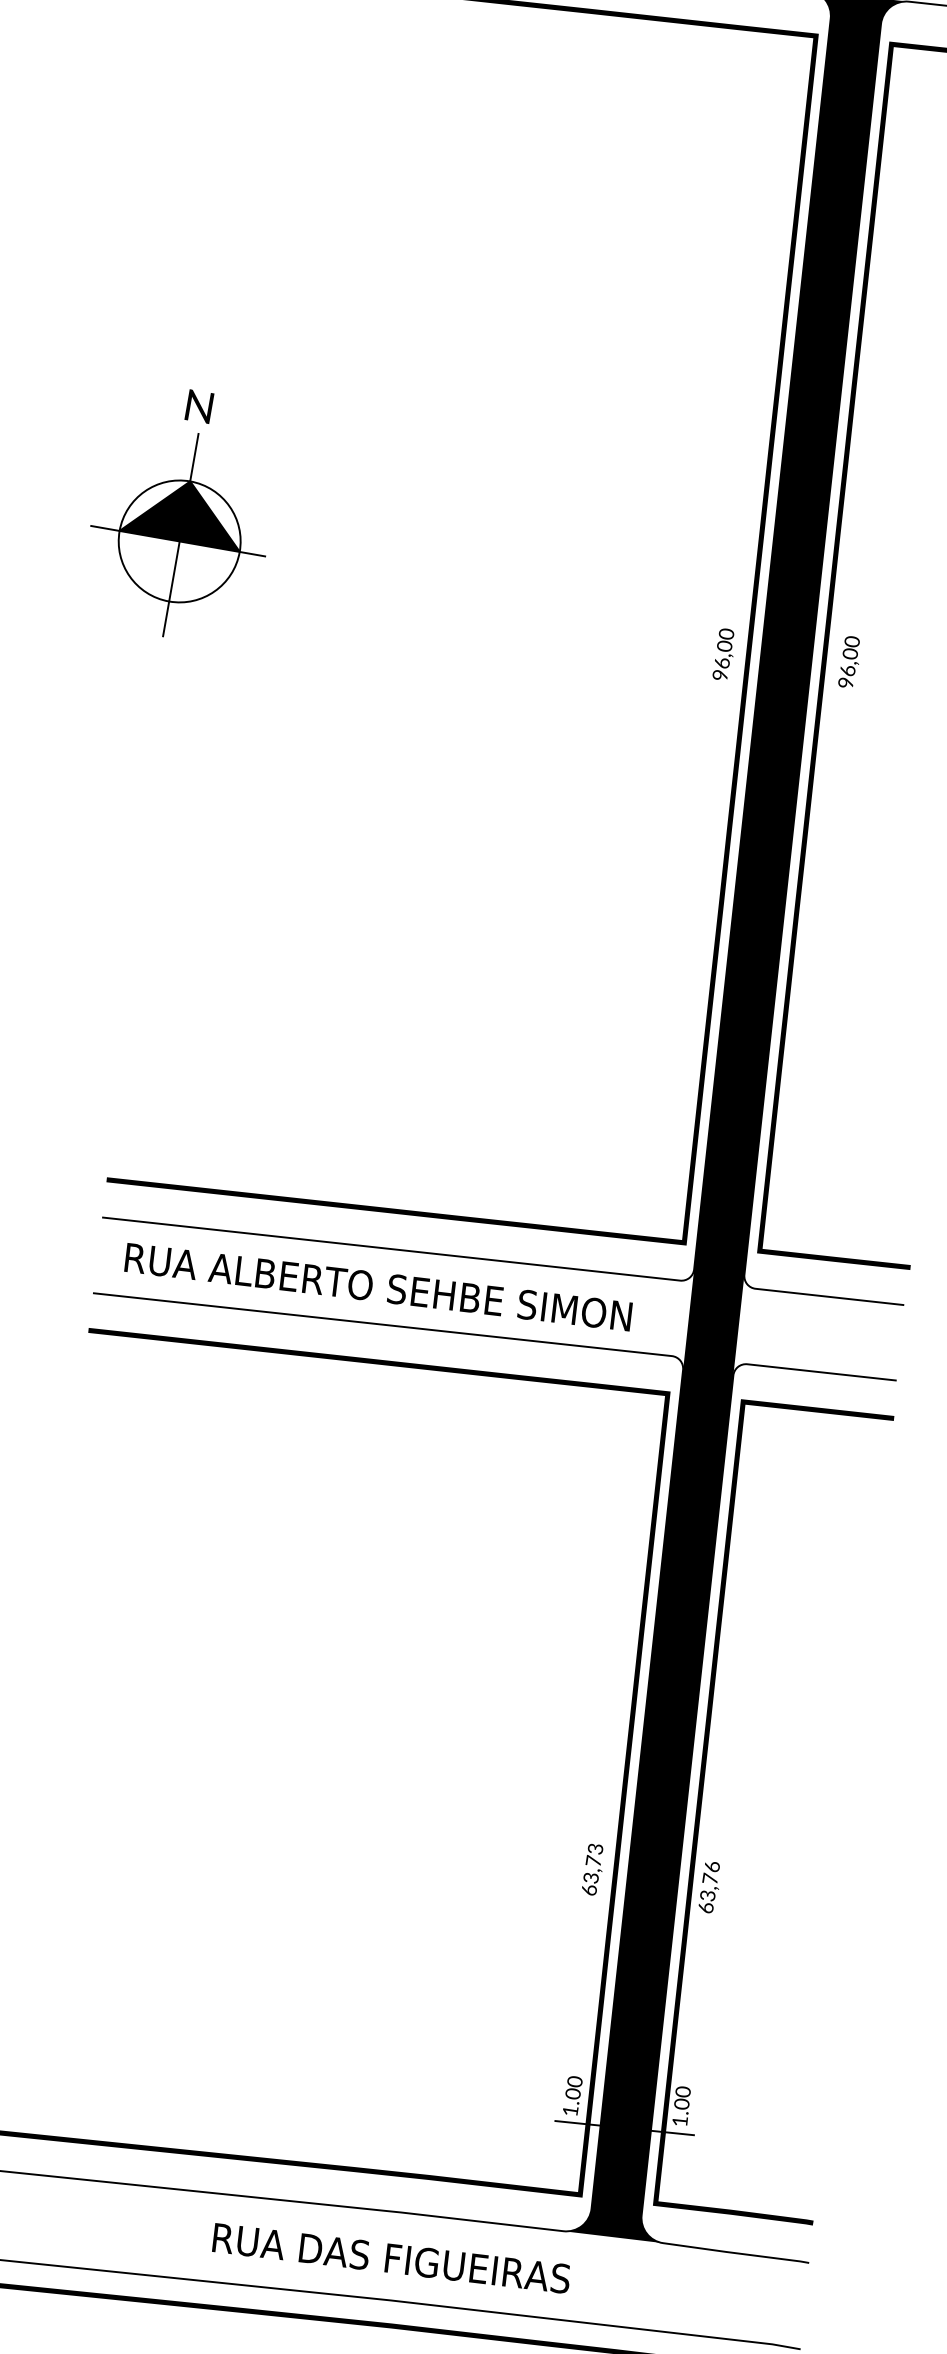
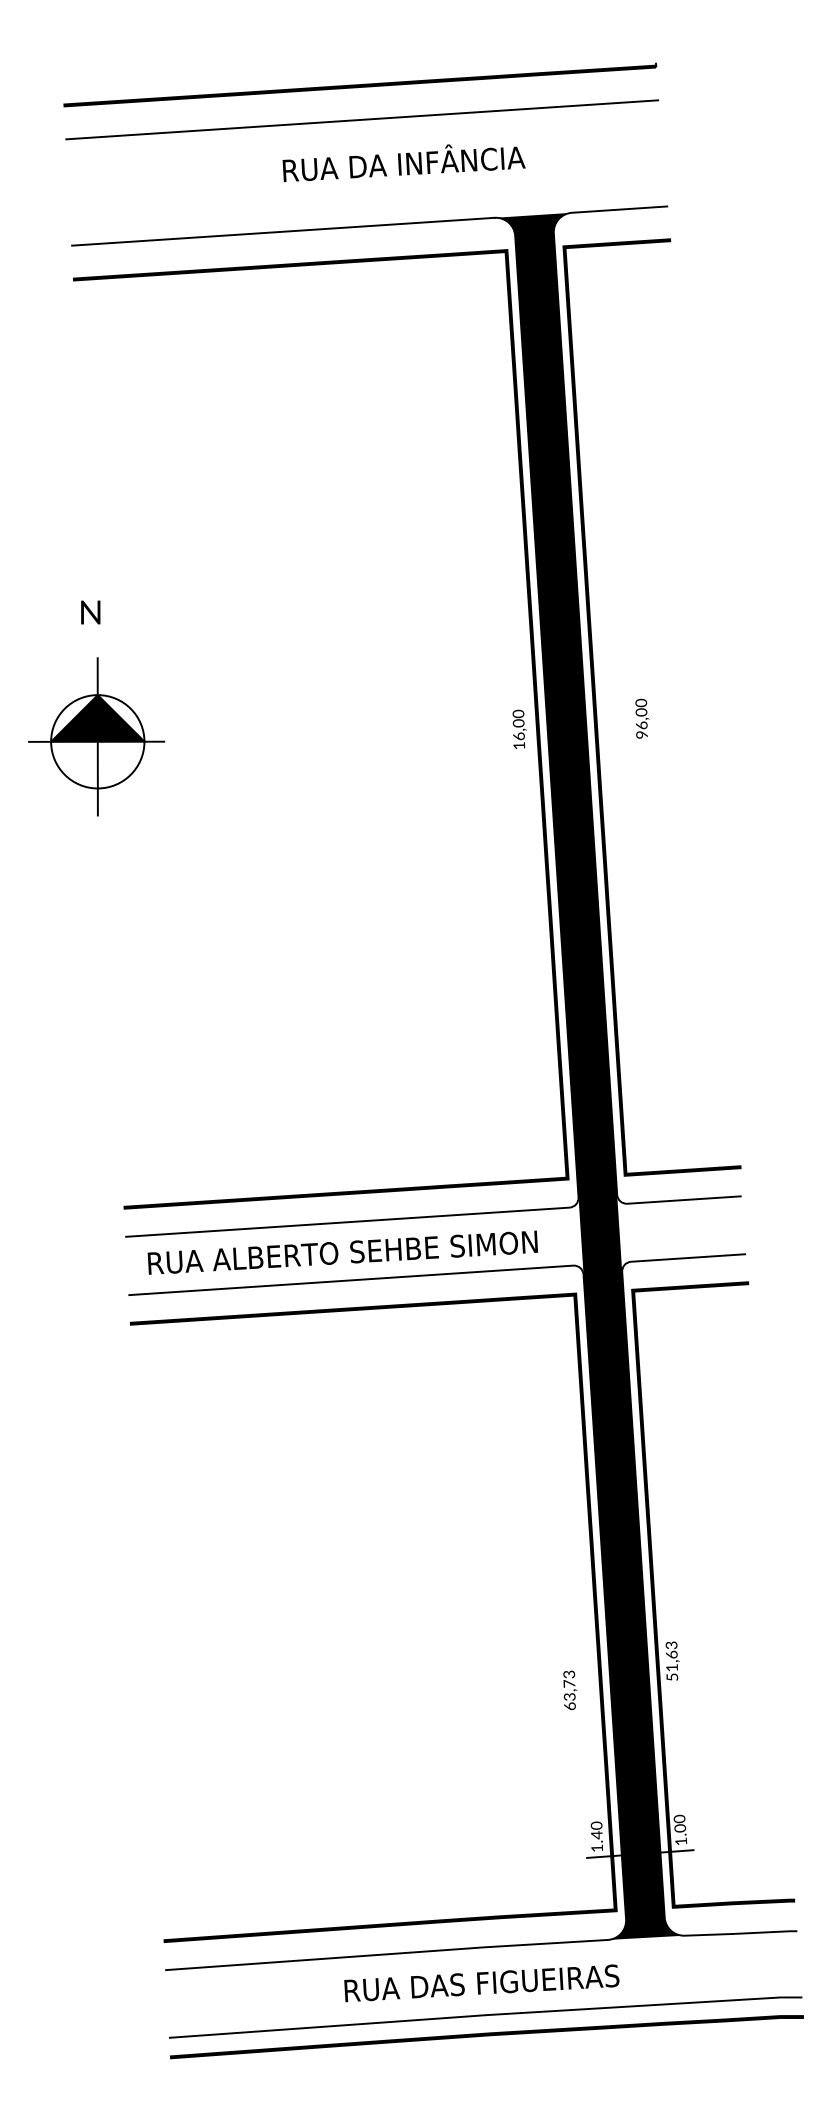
part: (179, 534) -> (96, 736), moved
text: (850, 661) -> (642, 718), moved
text: (719, 674) -> (518, 745), 96,00 -> 16,00
text: (593, 1869) -> (570, 1690), moved
text: (708, 1886) -> (671, 1660), 63,76 -> 51,63
text: (572, 2094) -> (596, 1835), 1.00 -> 1.40

